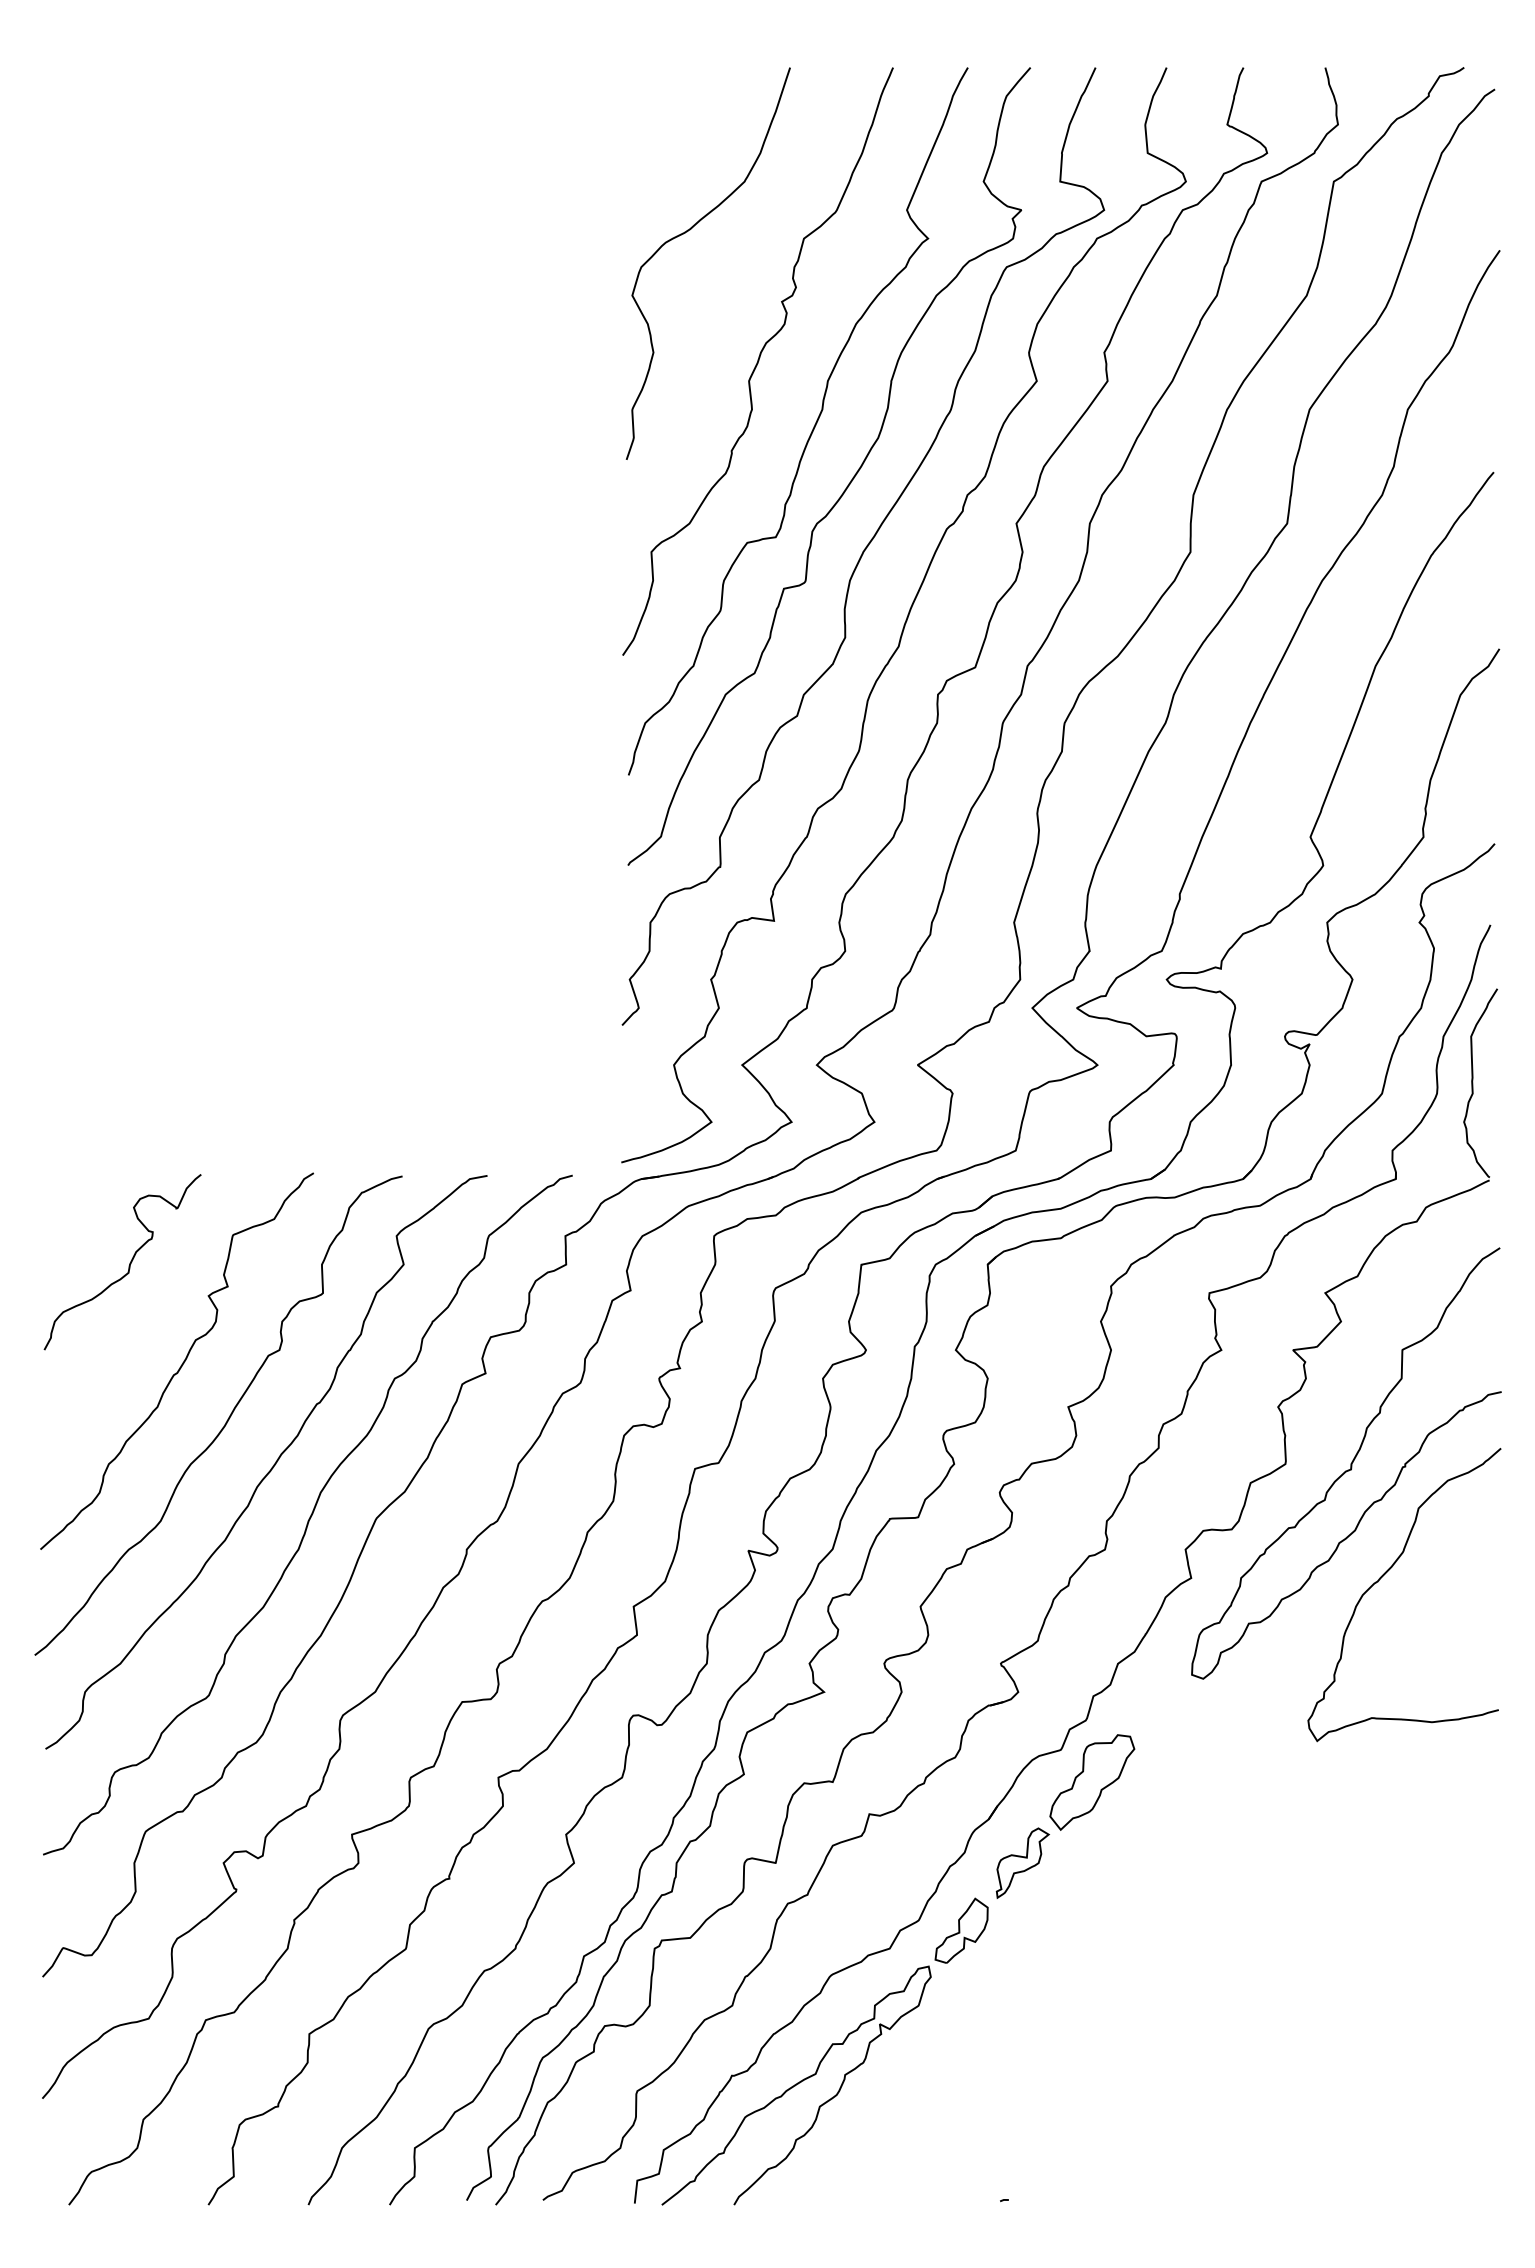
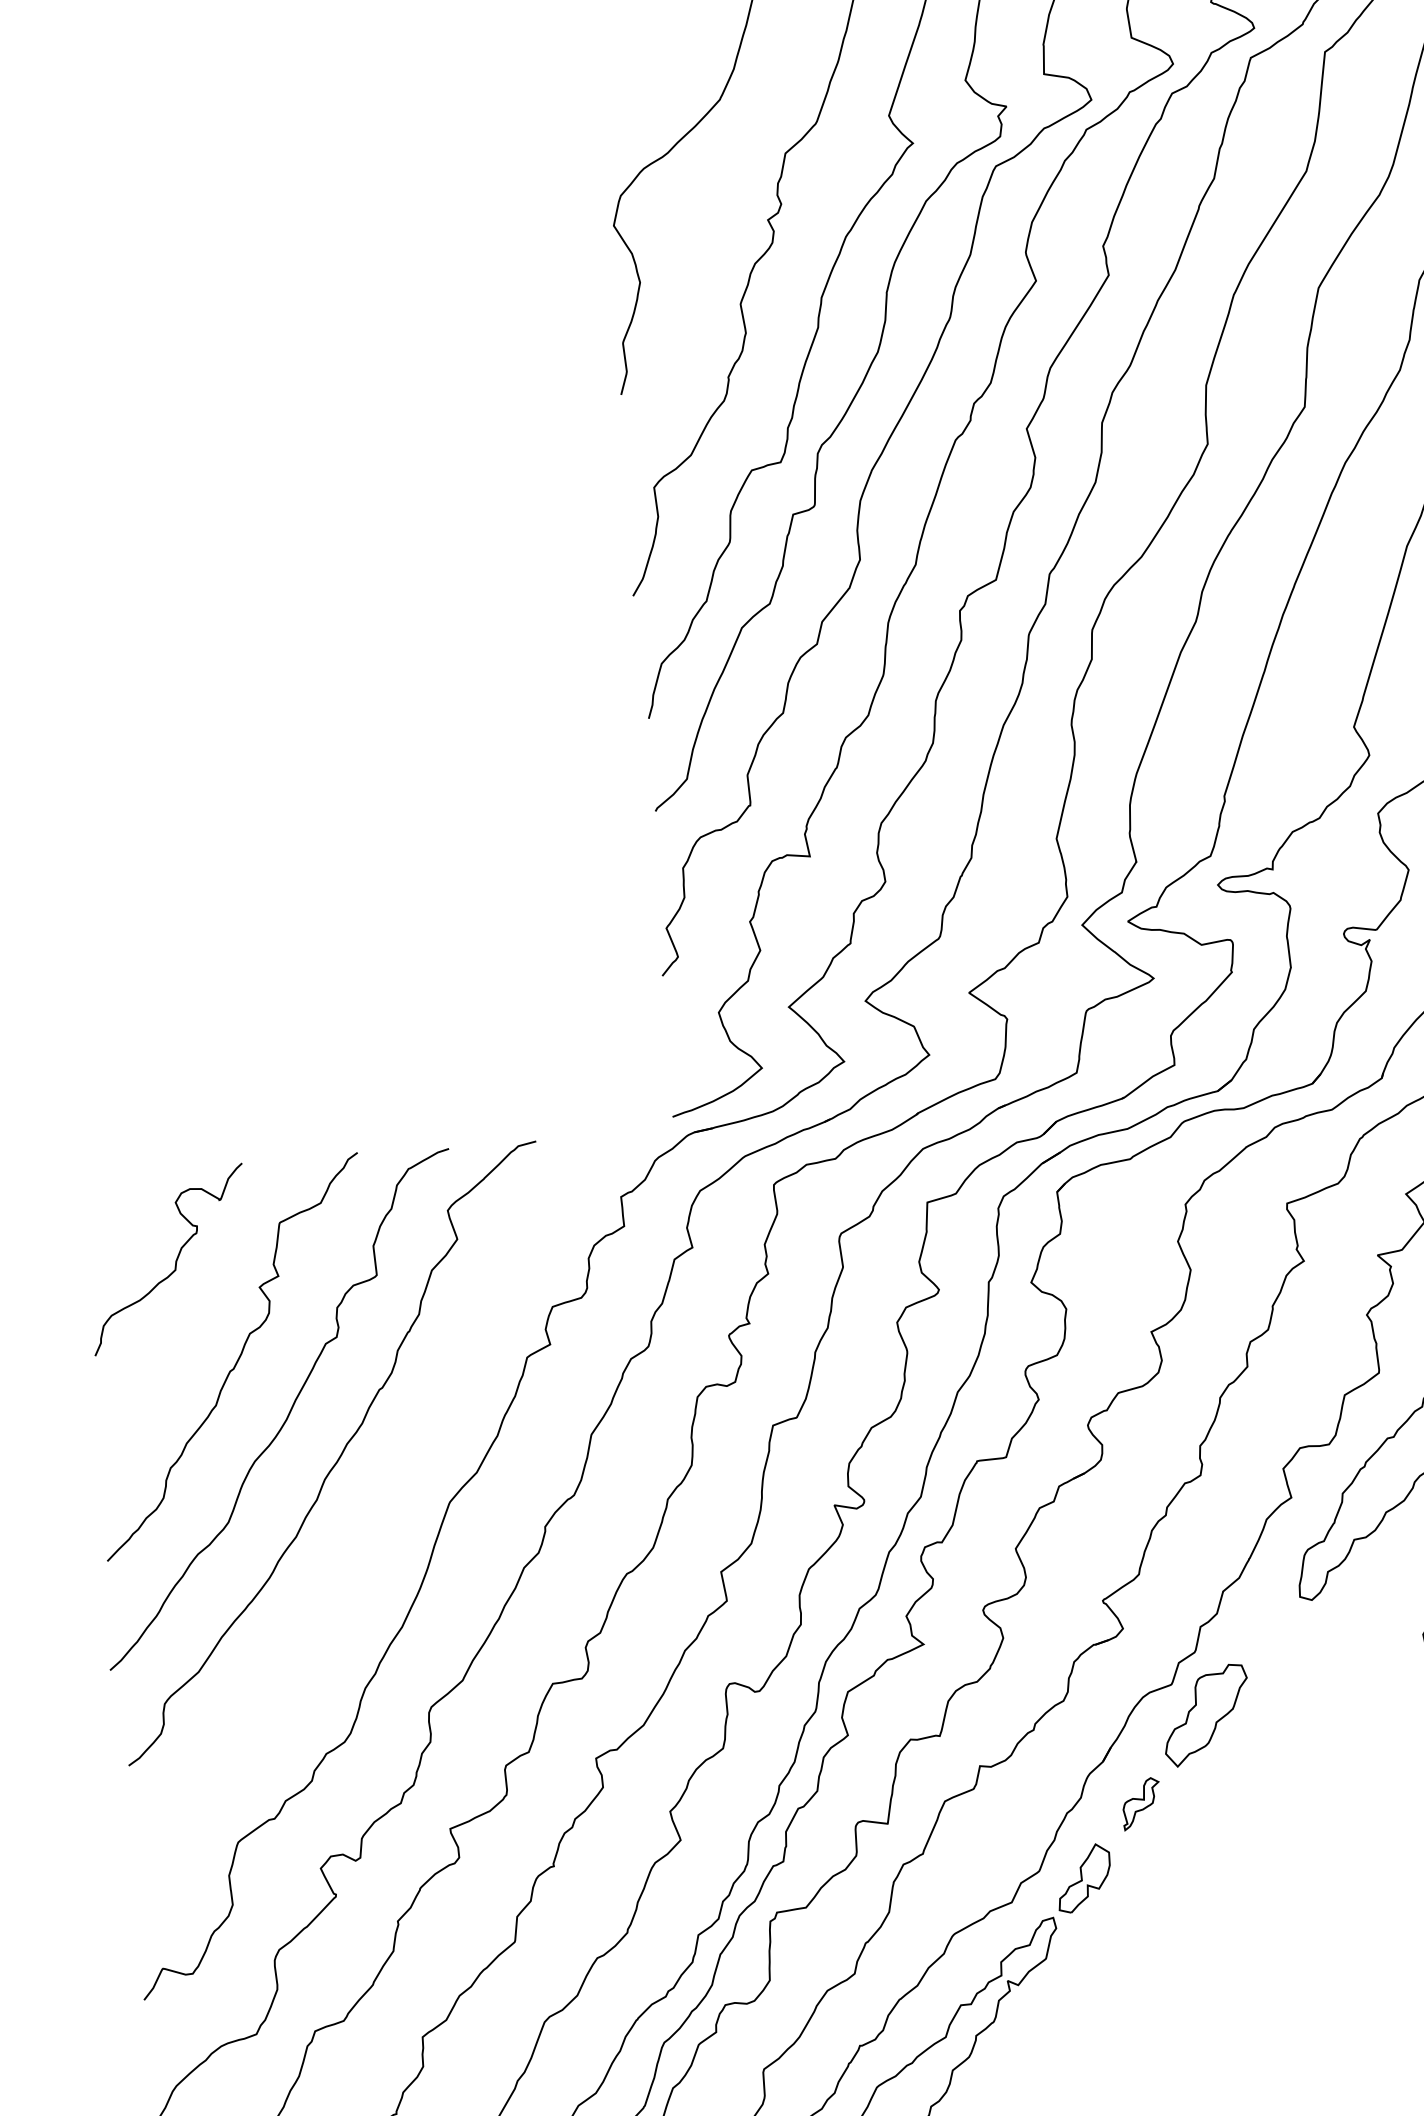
curve: (309, 1516) -> (380, 1505), removed
part: (1022, 1862) -> (1141, 1803), size x0.7

